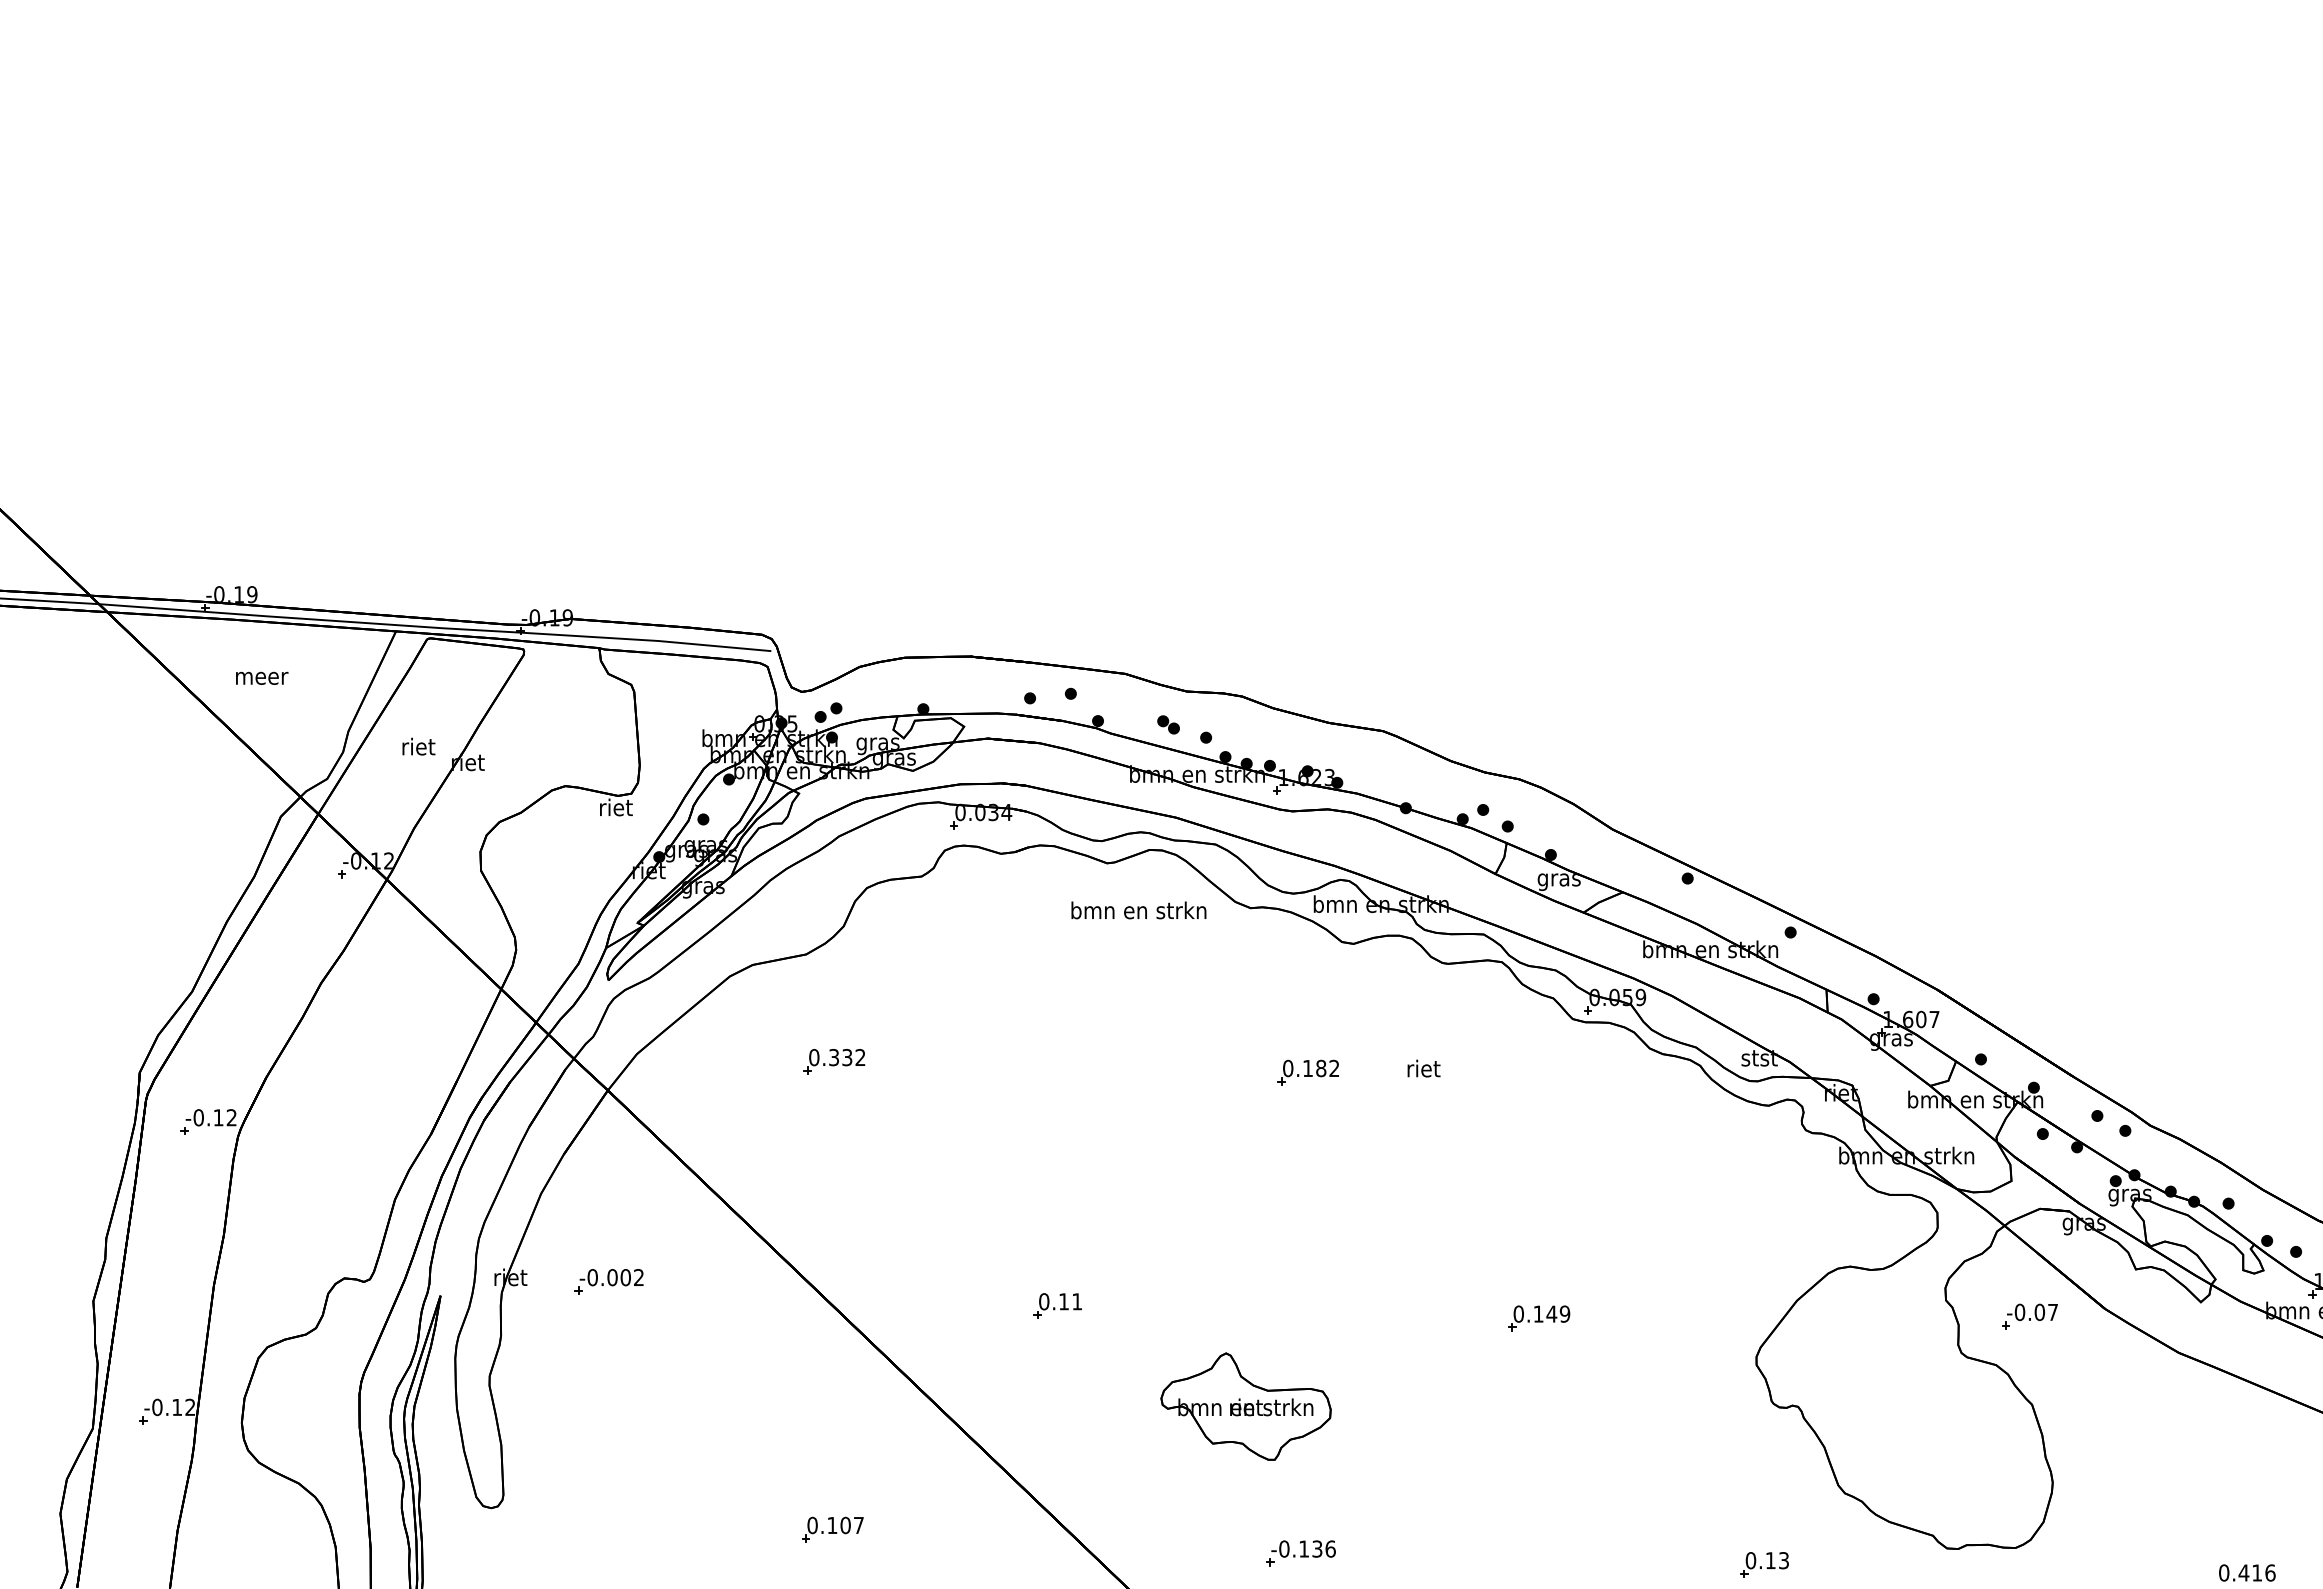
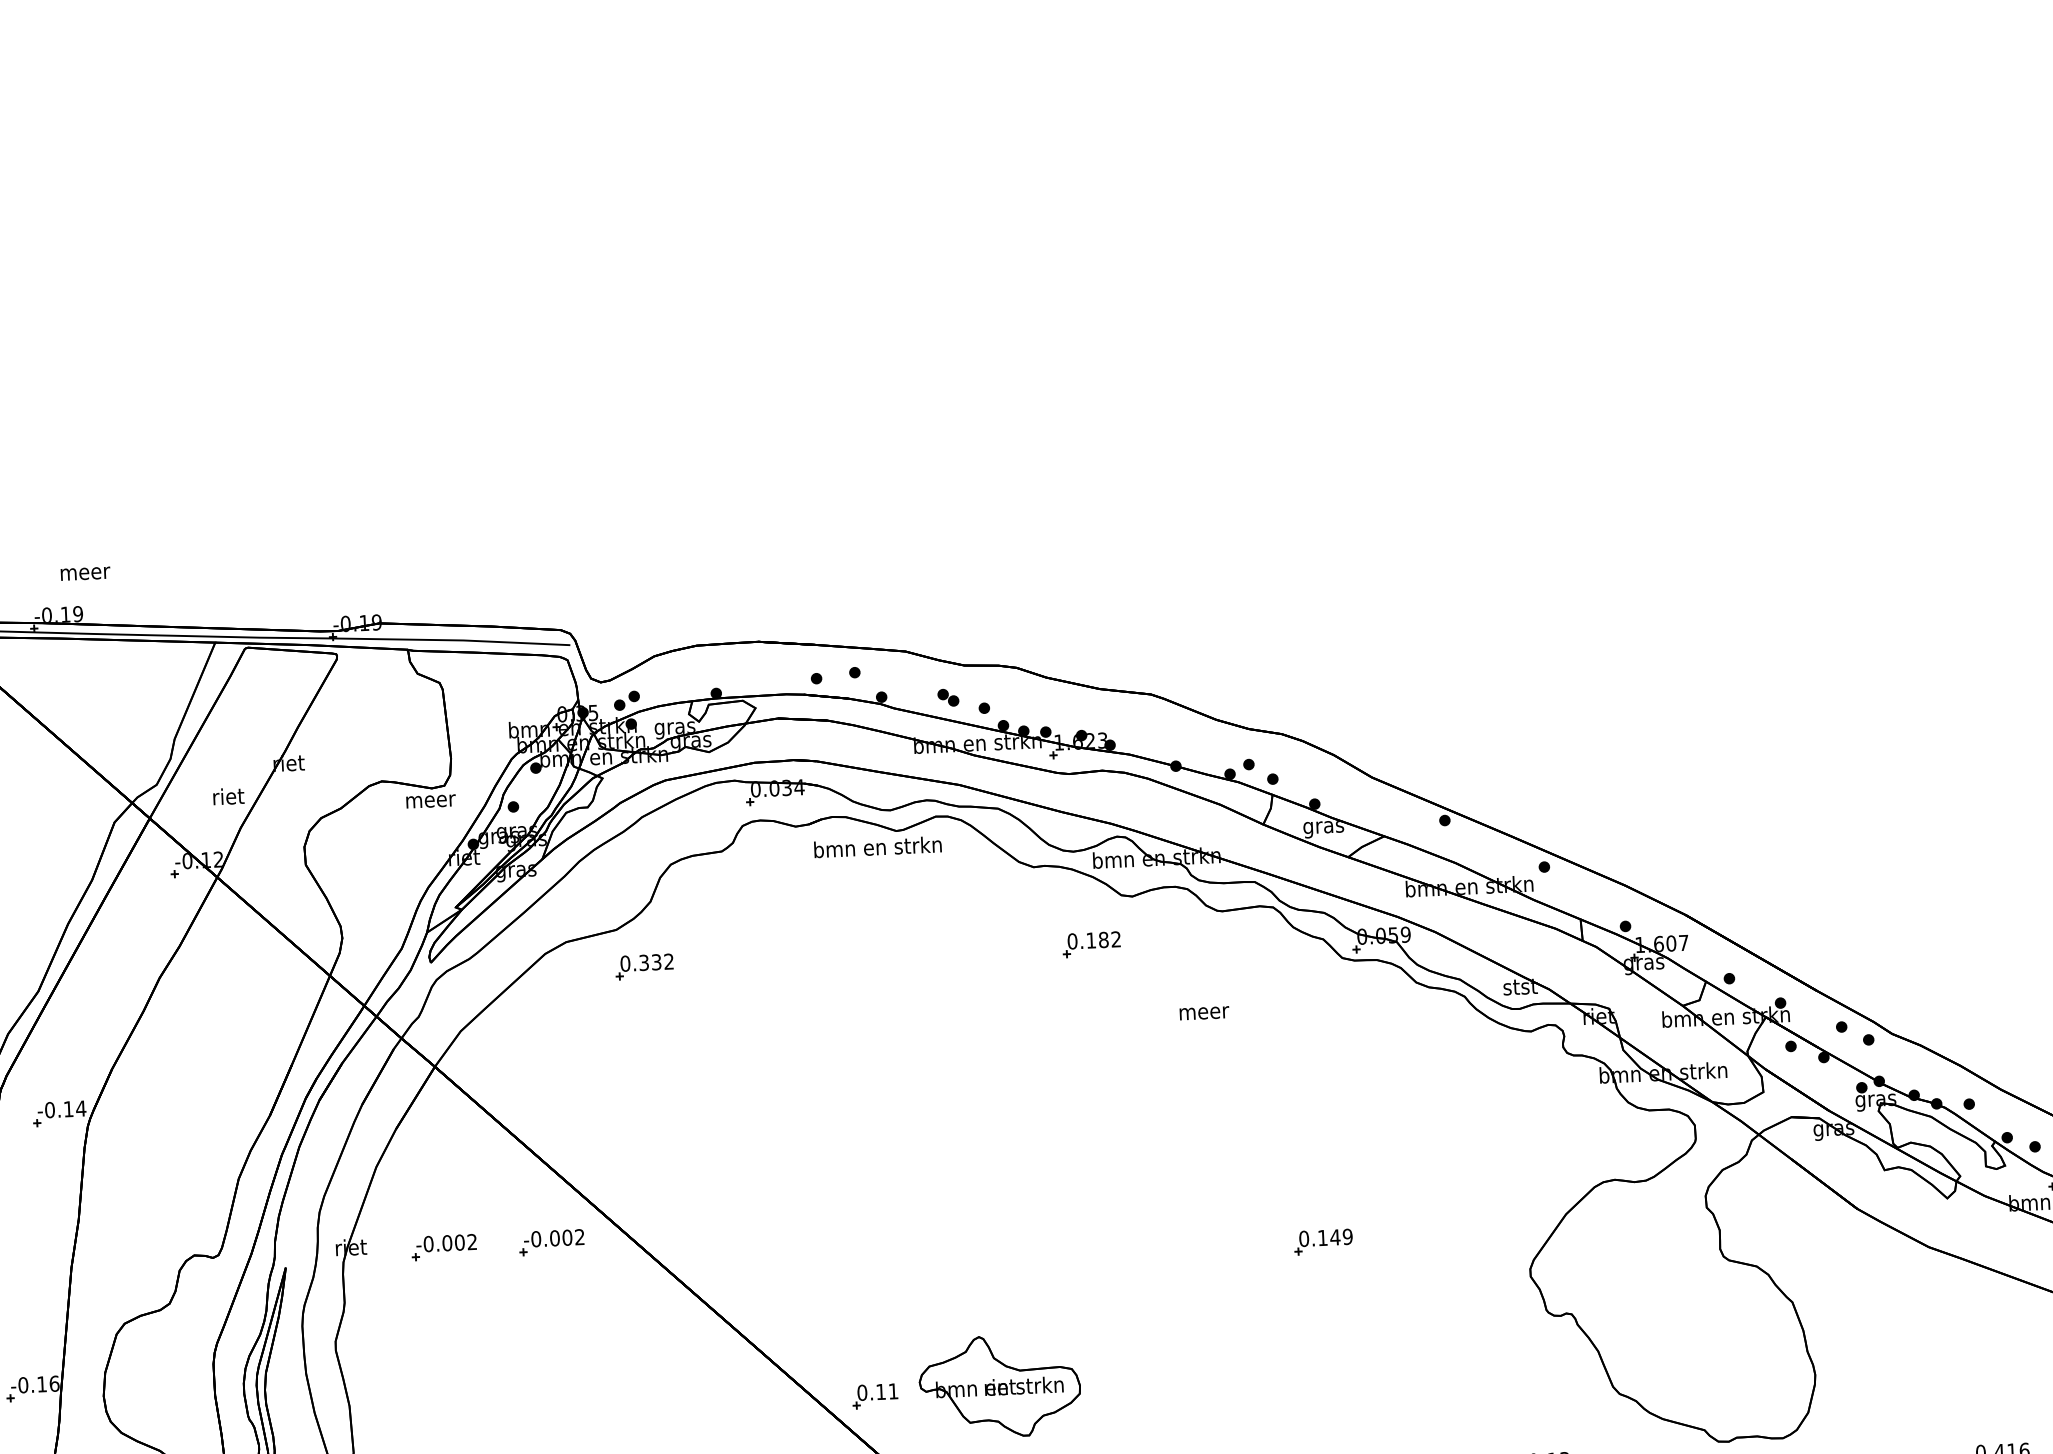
text: (262, 677) -> (85, 572), moved
text: (418, 746) -> (228, 796), moved
text: (616, 807) -> (430, 799), riet -> meer
text: (1138, 910) -> (877, 847), moved
part: (834, 1061) -> (644, 966), moved
text: (1424, 1068) -> (1204, 1011), riet -> meer
part: (1307, 1072) -> (1090, 944), moved
text: (231, 1117) -> (80, 1108), -0.12 -> -0.14
part: (722, 1281) -> (551, 1242), added
part: (1057, 1305) -> (875, 1395), moved
part: (2029, 1316) -> (1786, 1219), removed
part: (1245, 1406) -> (999, 1386), moved
text: (190, 1407) -> (54, 1383), -0.12 -> -0.16

